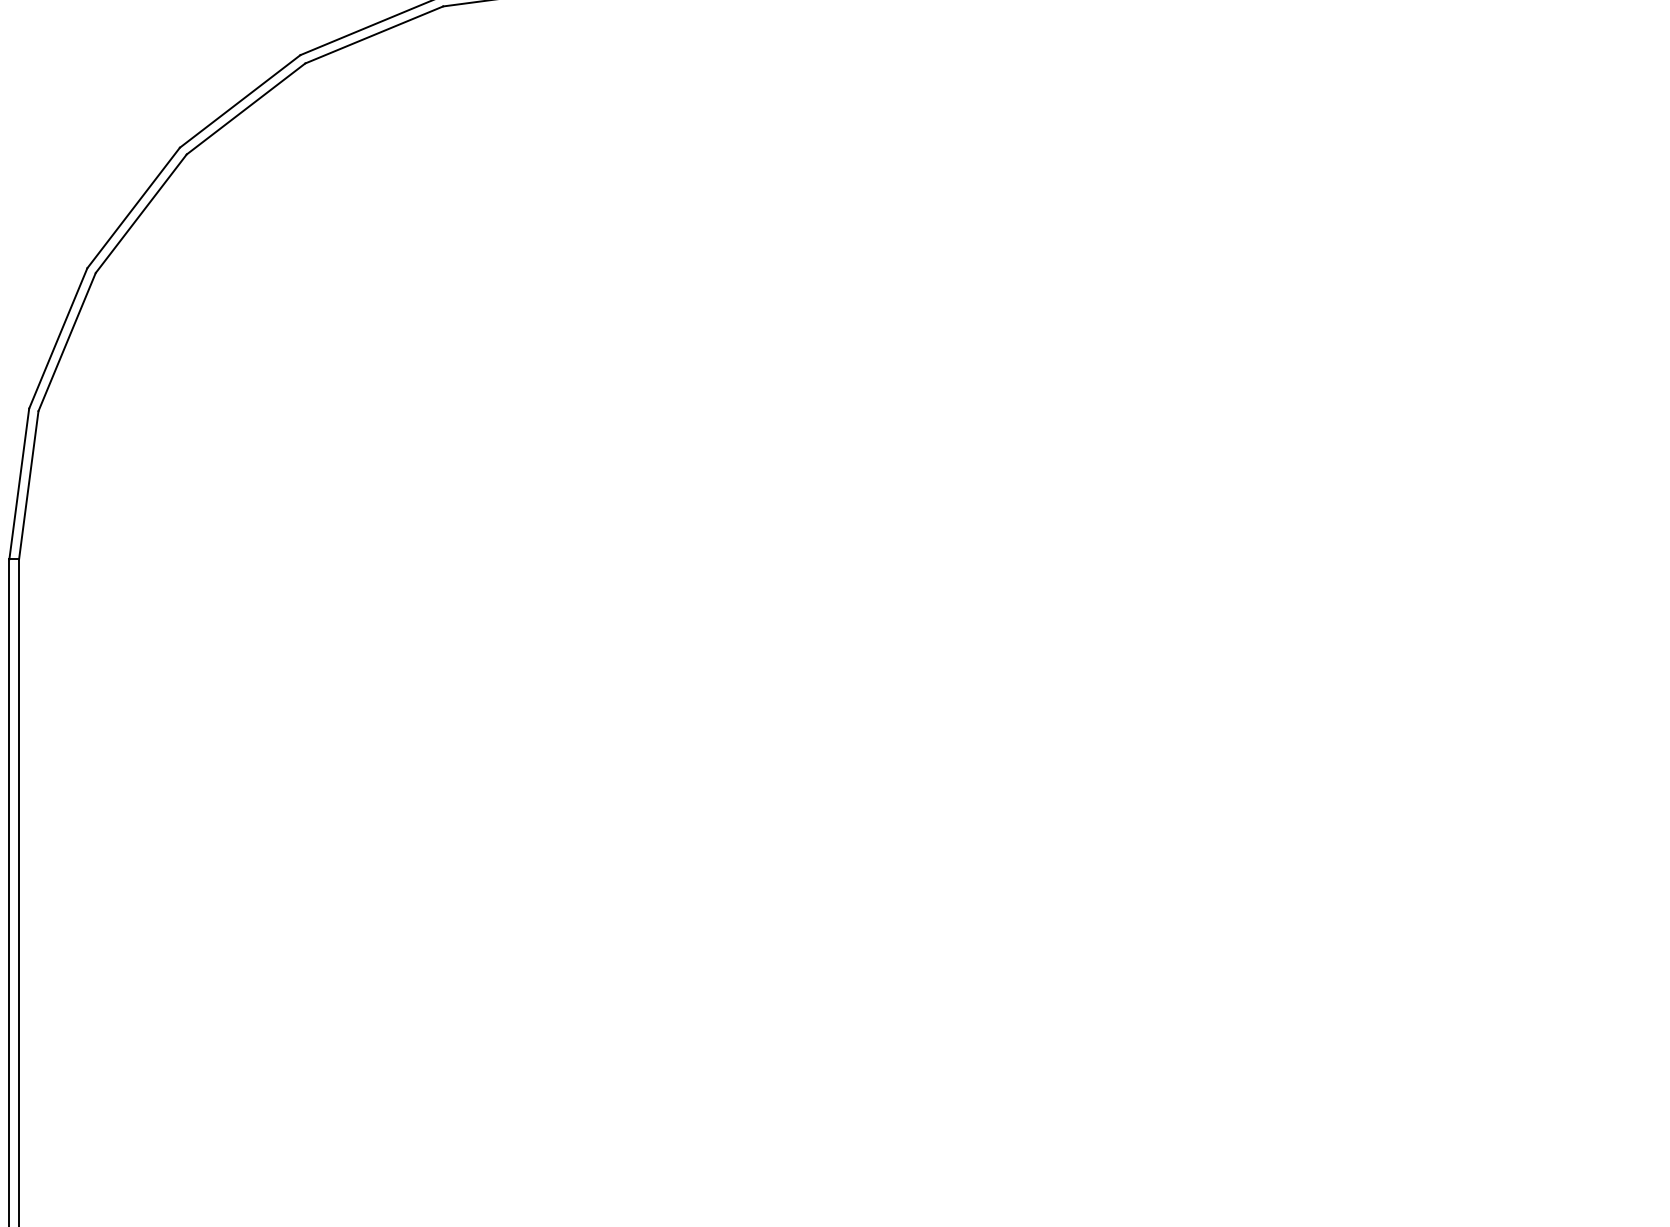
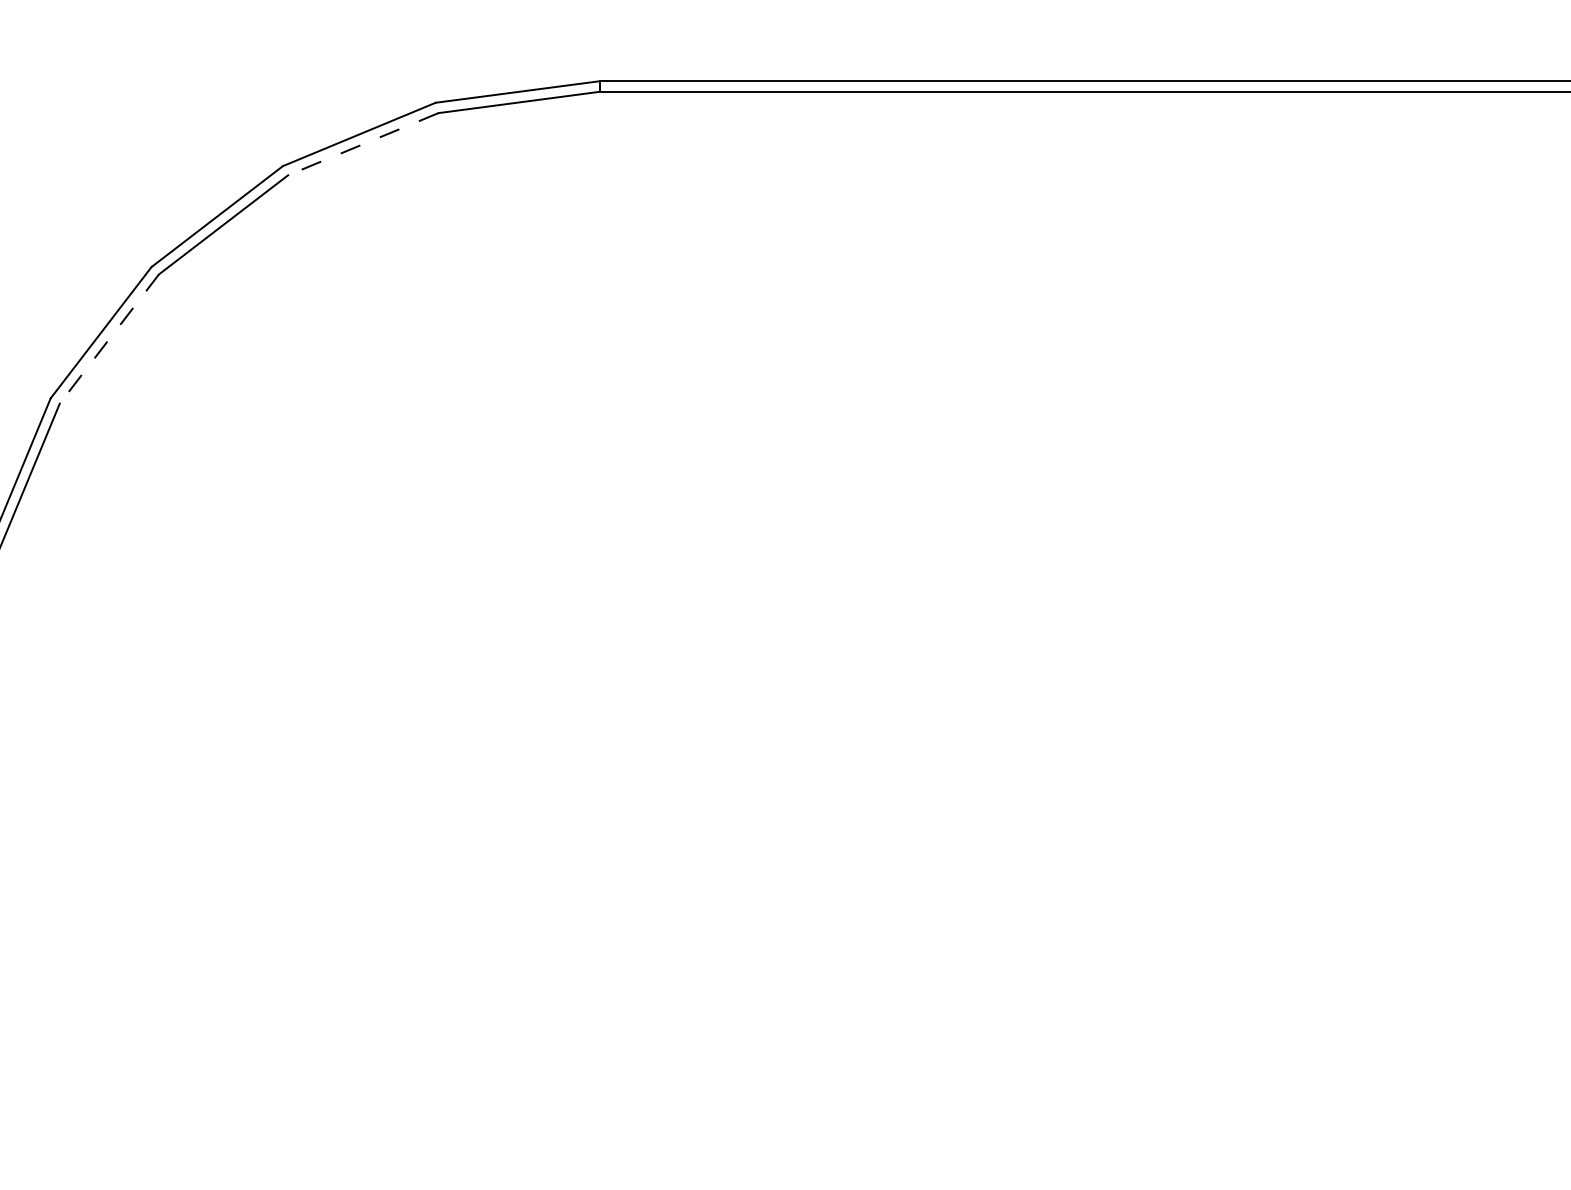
line: (374, 34) -> (363, 143), solid -> dashed
line: (141, 213) -> (109, 338), solid -> dashed

